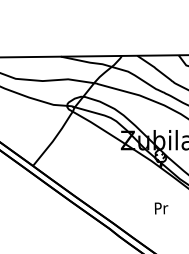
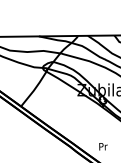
text: (161, 208) -> (103, 146), moved

